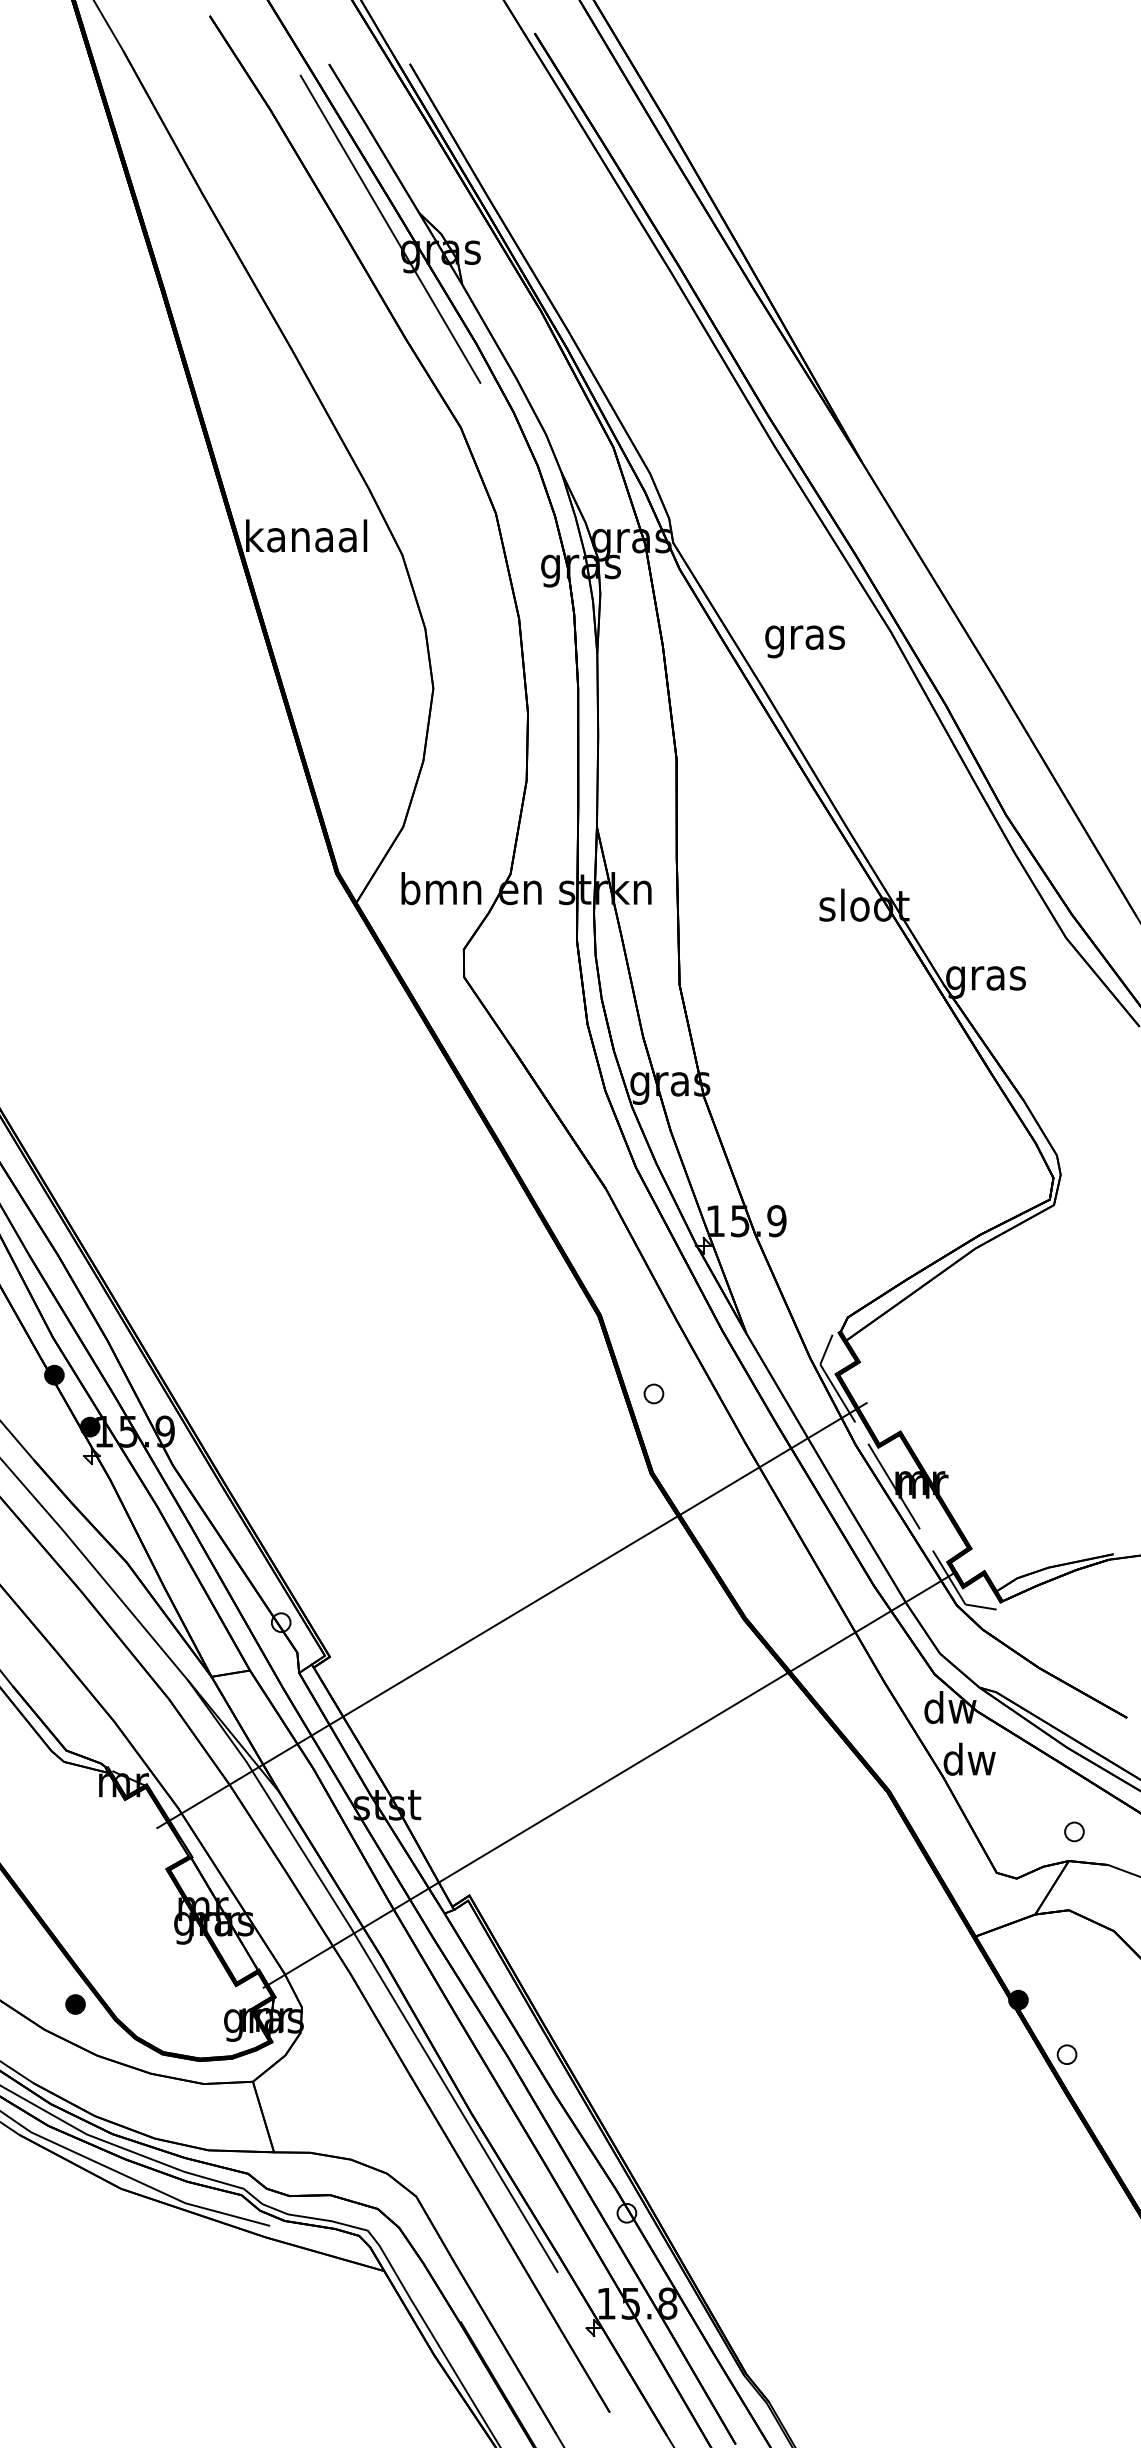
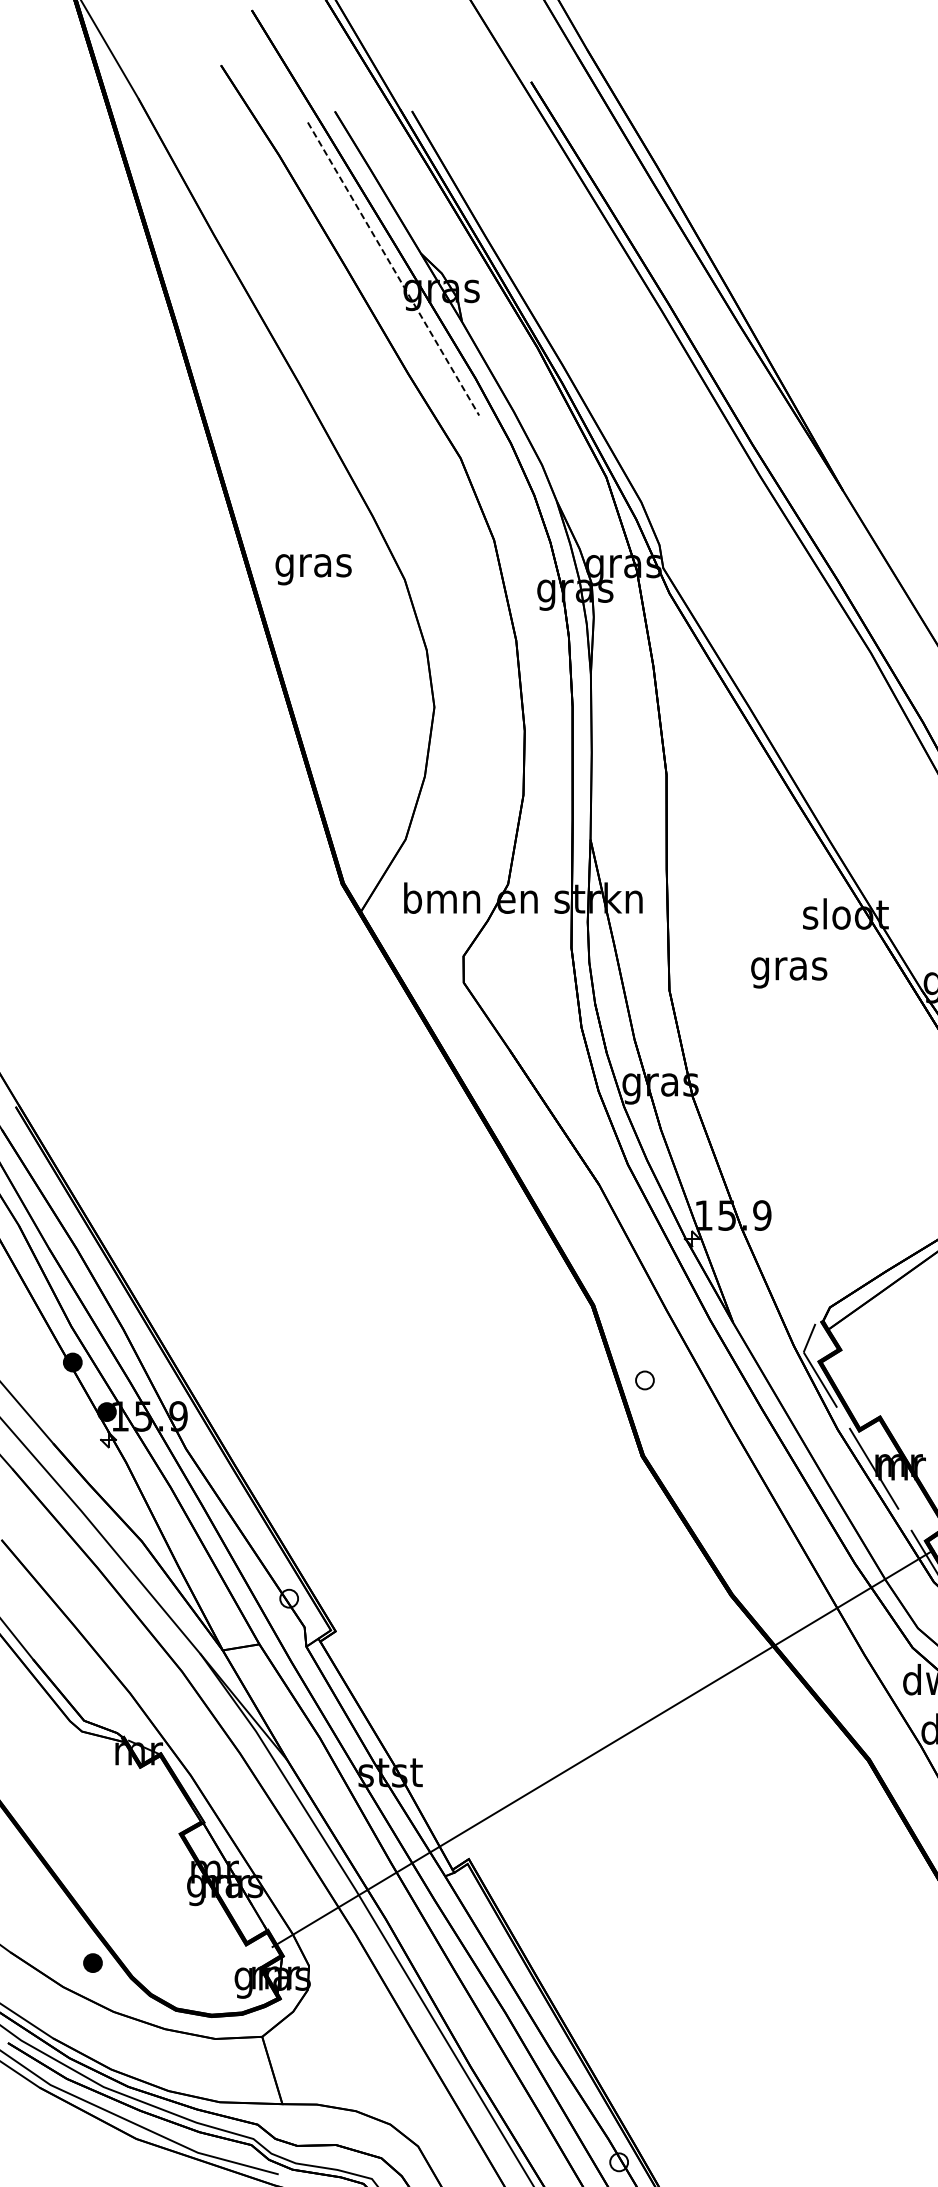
line: (390, 229) -> (393, 269), solid -> dashed
text: (306, 539) -> (313, 565), kanaal -> gras
text: (804, 641) -> (788, 972), moved
line: (511, 1615) -> (509, 1591), removed

